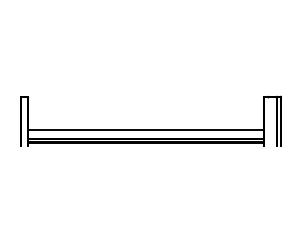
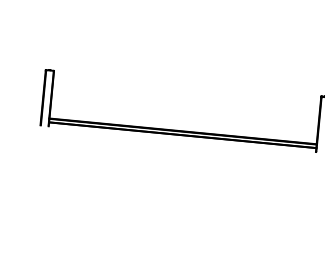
line: (145, 129) -> (183, 120), removed

